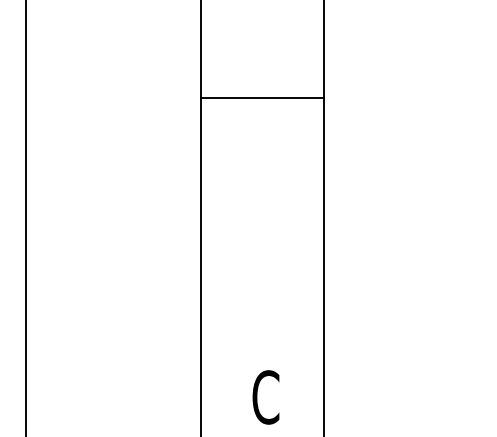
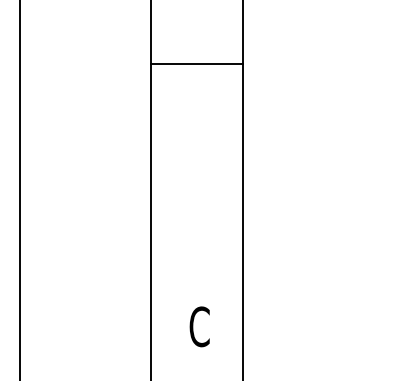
line: (263, 97) -> (197, 63), moved

